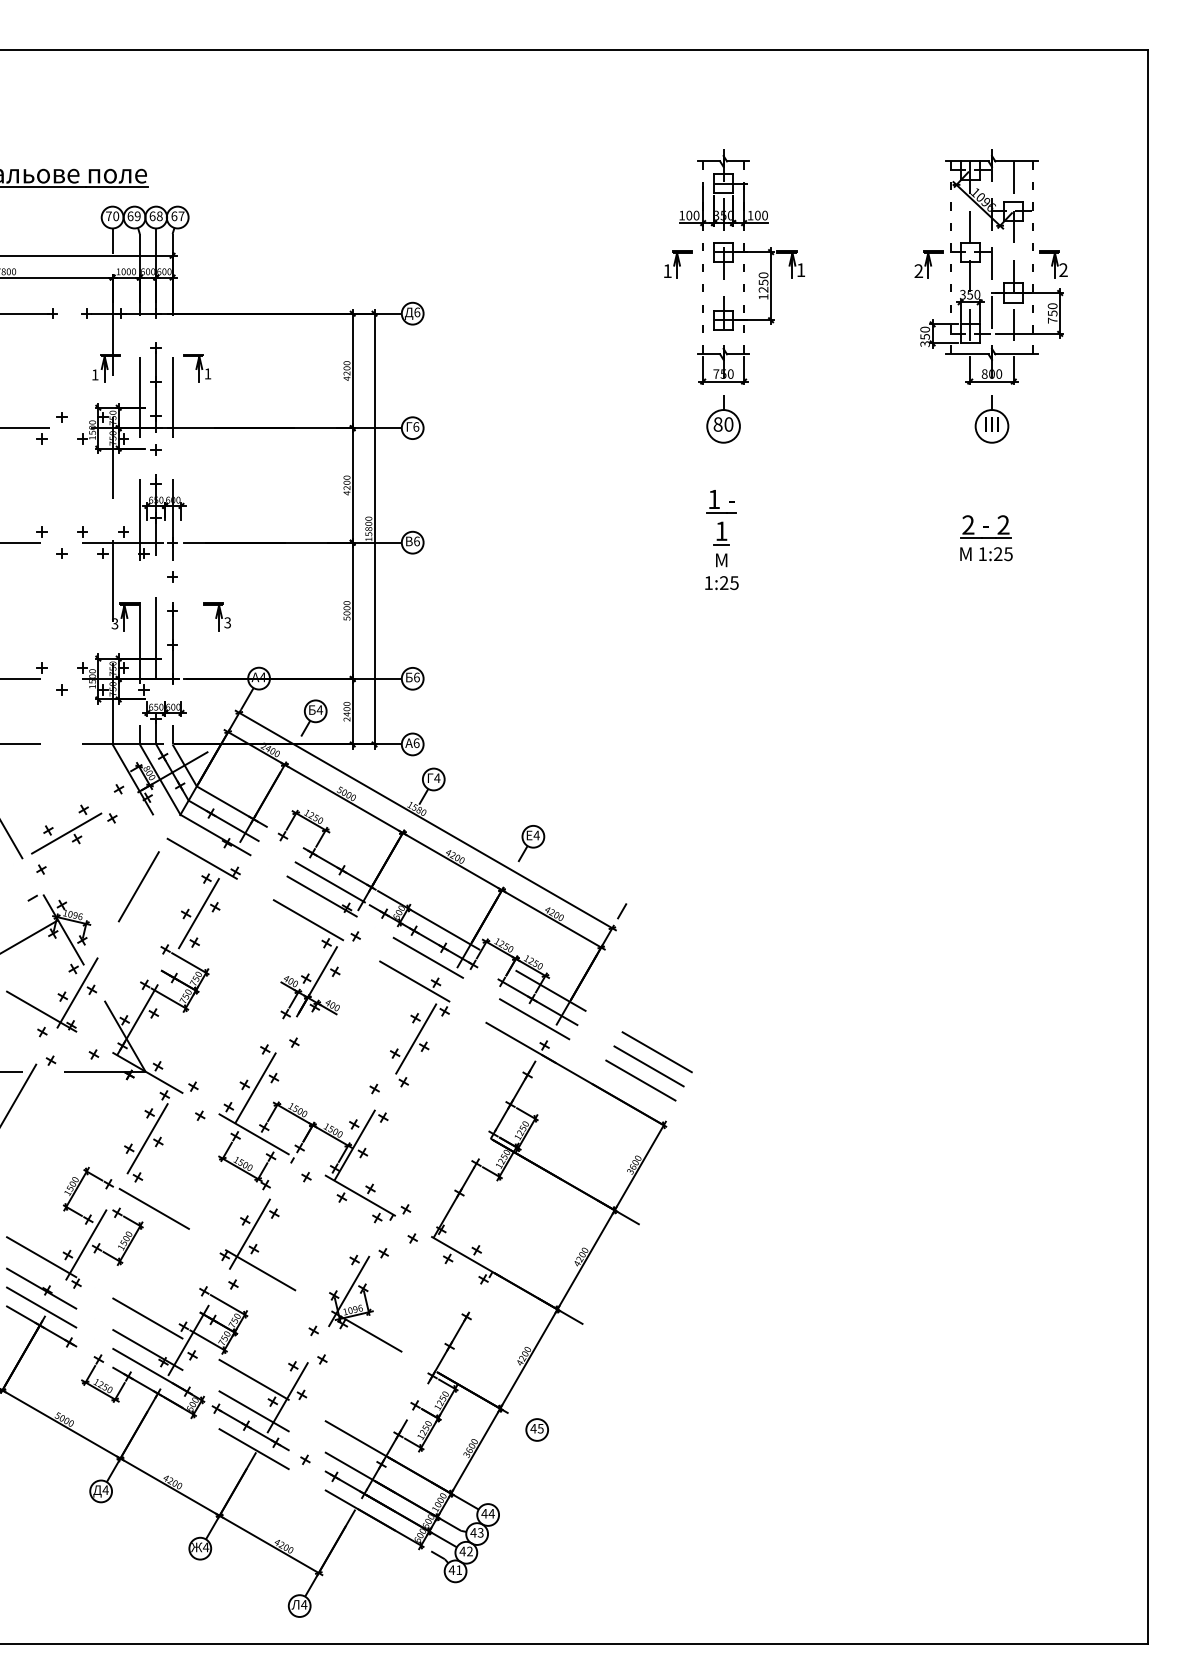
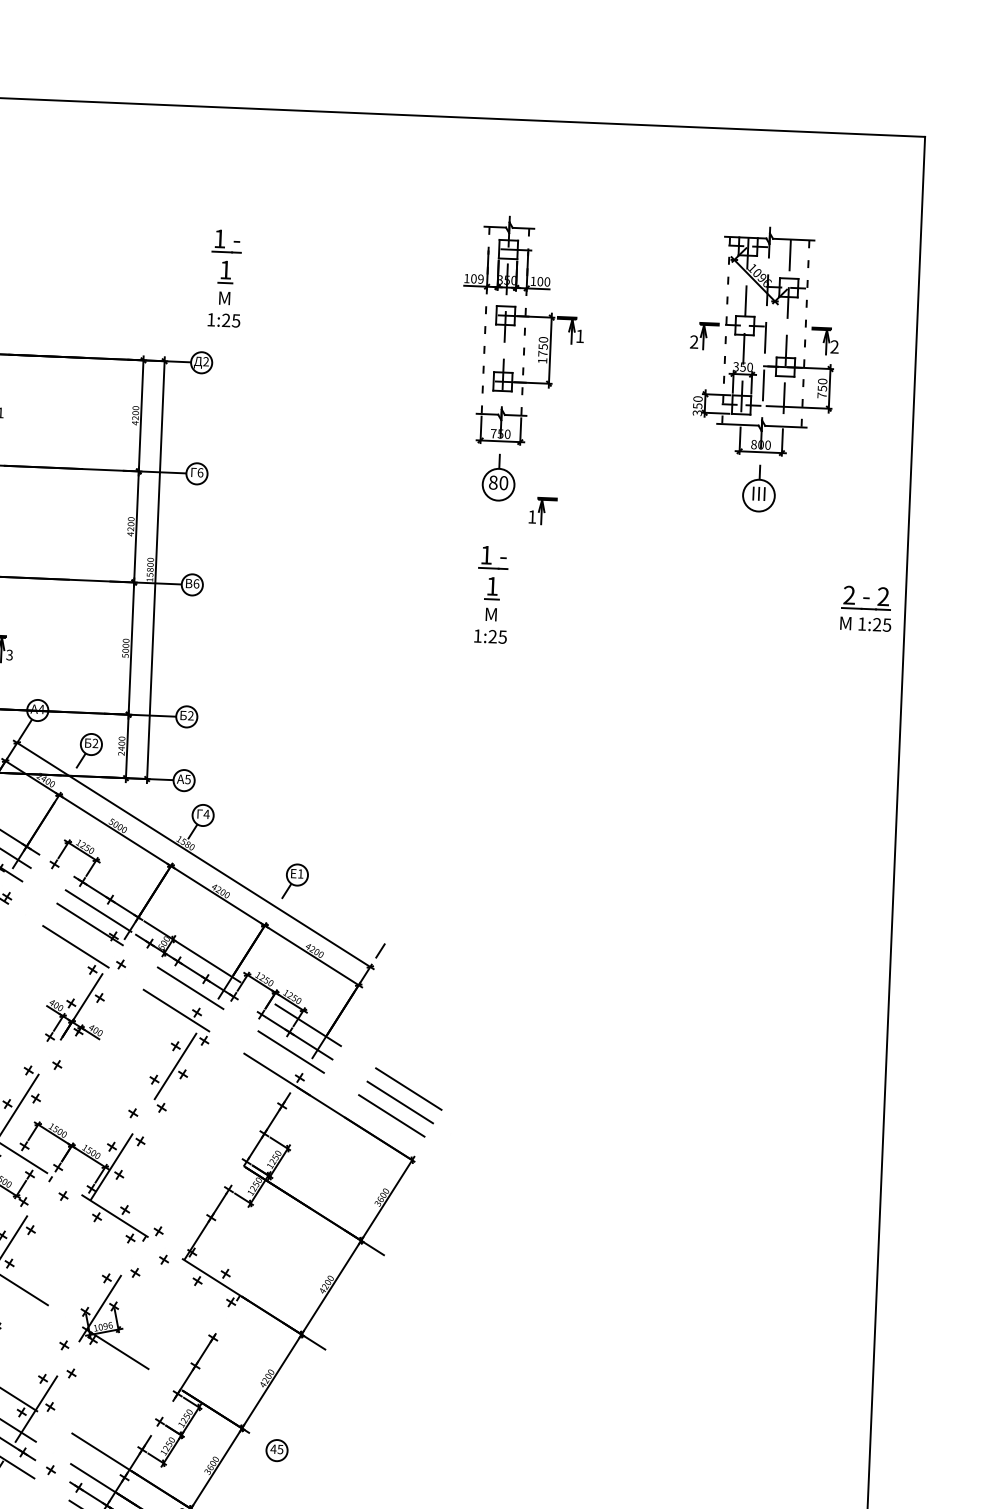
text: (696, 215) -> (480, 279), 100 -> 109
part: (433, 226) -> (225, 279), added
part: (678, 264) -> (543, 511), moved
text: (763, 289) -> (542, 353), 1250 -> 1750
text: (417, 312) -> (206, 361), 6 -> 2
part: (986, 538) -> (866, 609), moved
text: (416, 677) -> (190, 715), 6 -> 2
text: (319, 709) -> (95, 742), 4 -> 2
text: (416, 742) -> (187, 778), 6 -> 5
text: (536, 835) -> (300, 873), E4 -> E1

